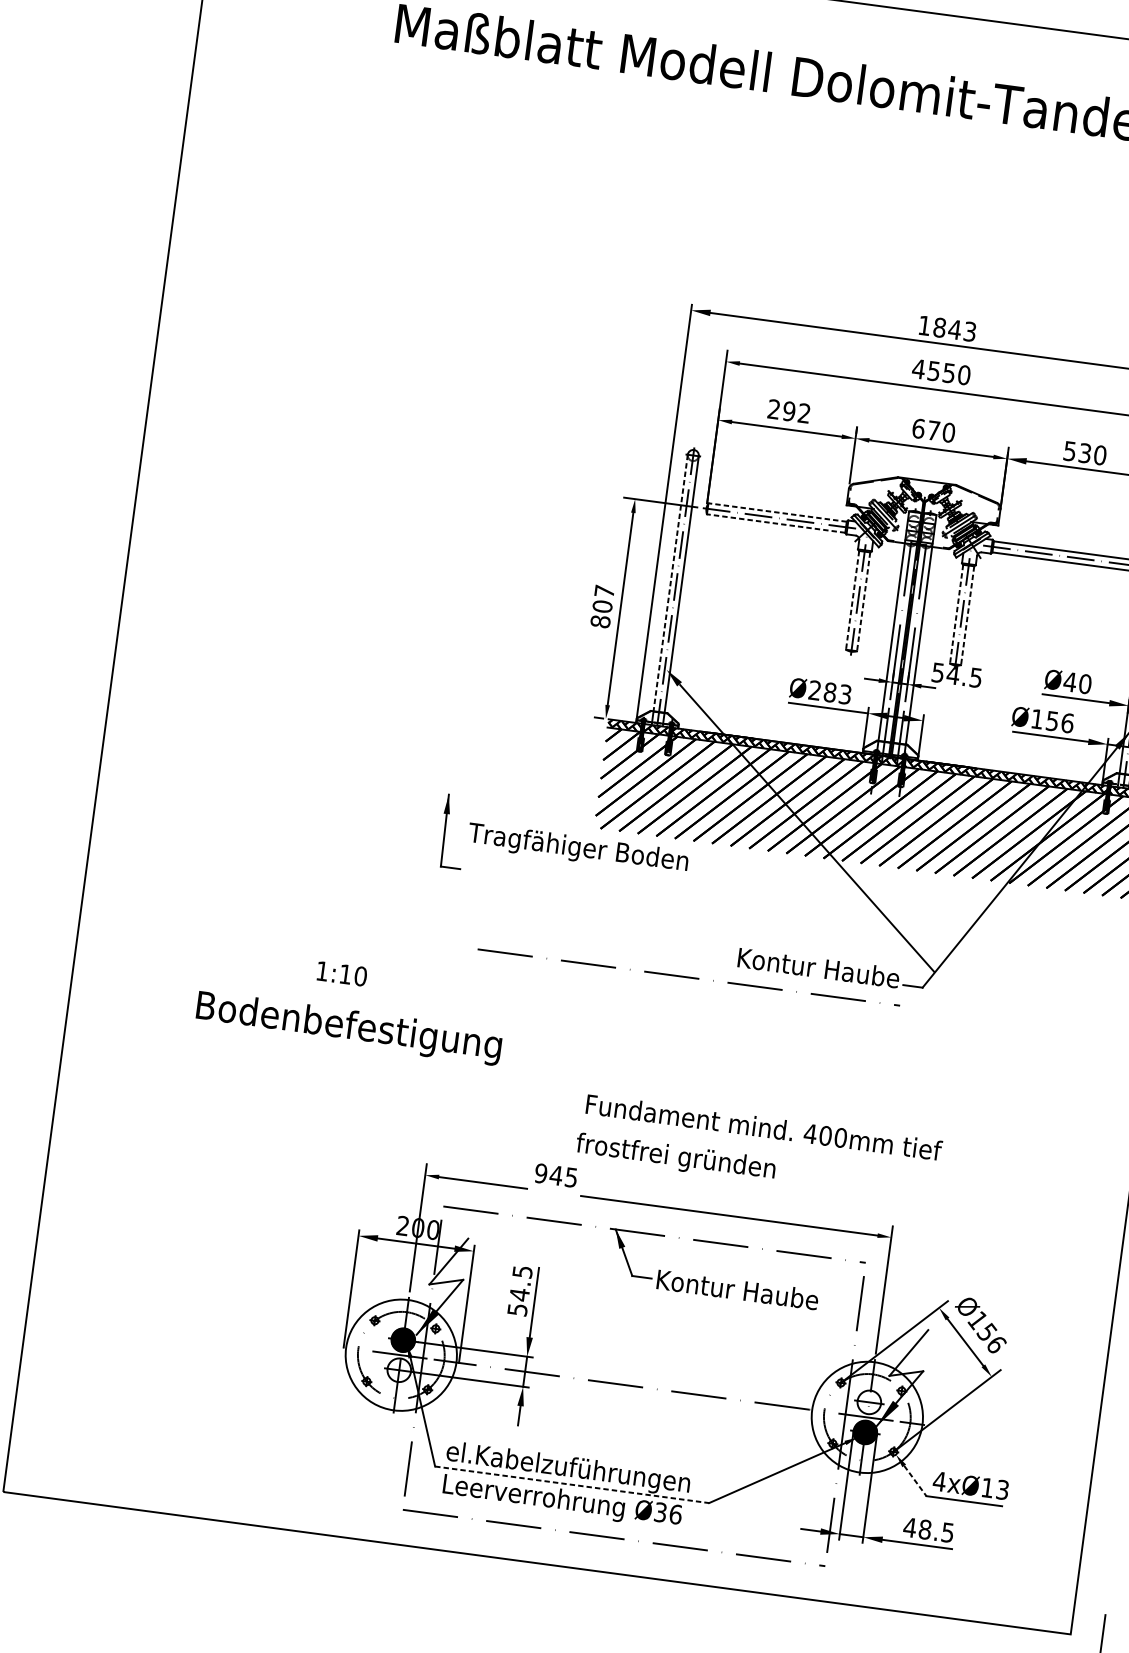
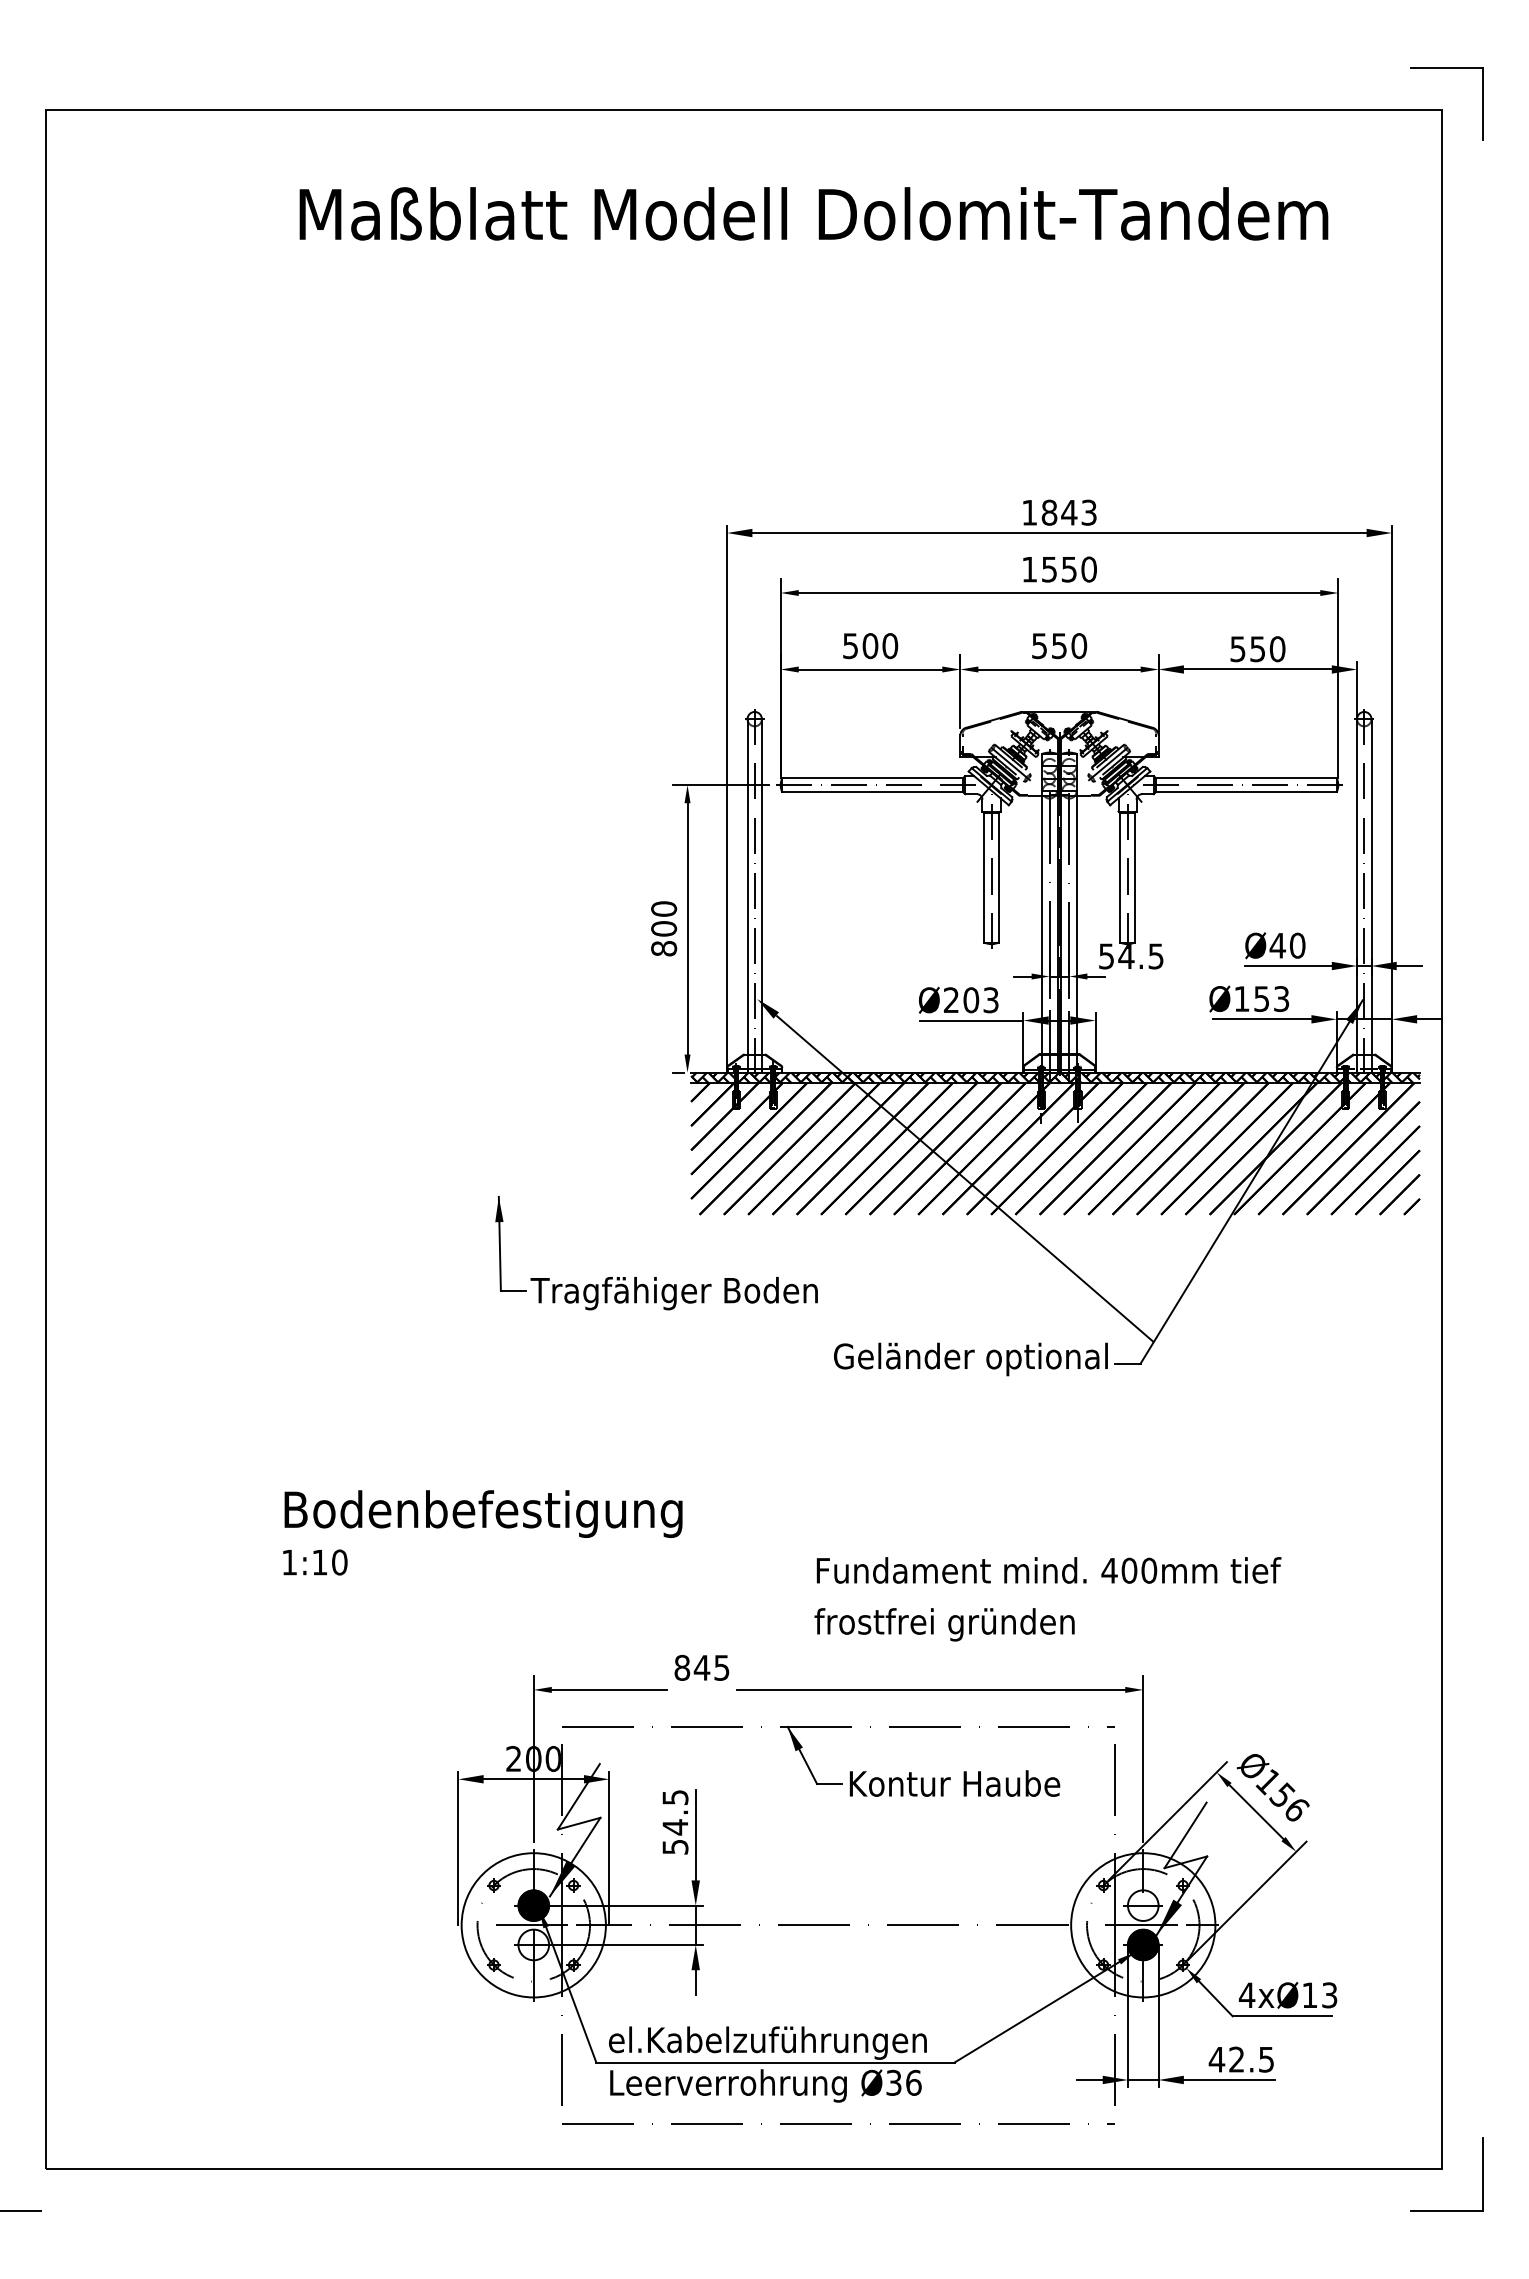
text: (918, 369) -> (1029, 569), 4550 -> 1550
text: (789, 411) -> (870, 646), 292 -> 500
text: (926, 430) -> (1049, 646), 670 -> 550
text: (1085, 452) -> (1258, 648), 530 -> 550
line: (777, 512) -> (872, 777), dashed -> solid
line: (775, 523) -> (872, 792), dashed -> solid
line: (670, 582) -> (747, 886), dashed -> solid
text: (605, 591) -> (664, 908), 807 -> 800
line: (852, 600) -> (984, 877), dashed -> solid
line: (863, 601) -> (998, 877), dashed -> solid
line: (956, 613) -> (1120, 877), dashed -> solid
line: (967, 615) -> (1134, 877), dashed -> solid
text: (830, 692) -> (971, 1000), Ø283 -> Ø203
text: (1067, 723) -> (1281, 999), Ø156 -> Ø153
text: (577, 848) -> (673, 1293), moved
text: (793, 967) -> (971, 1359), Kontur Haube -> Geländer optional
text: (342, 973) -> (315, 1562), moved
line: (688, 977) -> (838, 1390), removed
text: (349, 1027) -> (483, 1513), moved
text: (763, 1127) -> (1048, 1570), moved
text: (675, 1157) -> (944, 1624), moved
text: (541, 1173) -> (682, 1667), 945 -> 845
line: (915, 1481) -> (1216, 1999), dashed -> solid
line: (572, 1484) -> (776, 2062), dashed -> solid
text: (924, 1529) -> (1236, 2059), 48.5 -> 42.5

